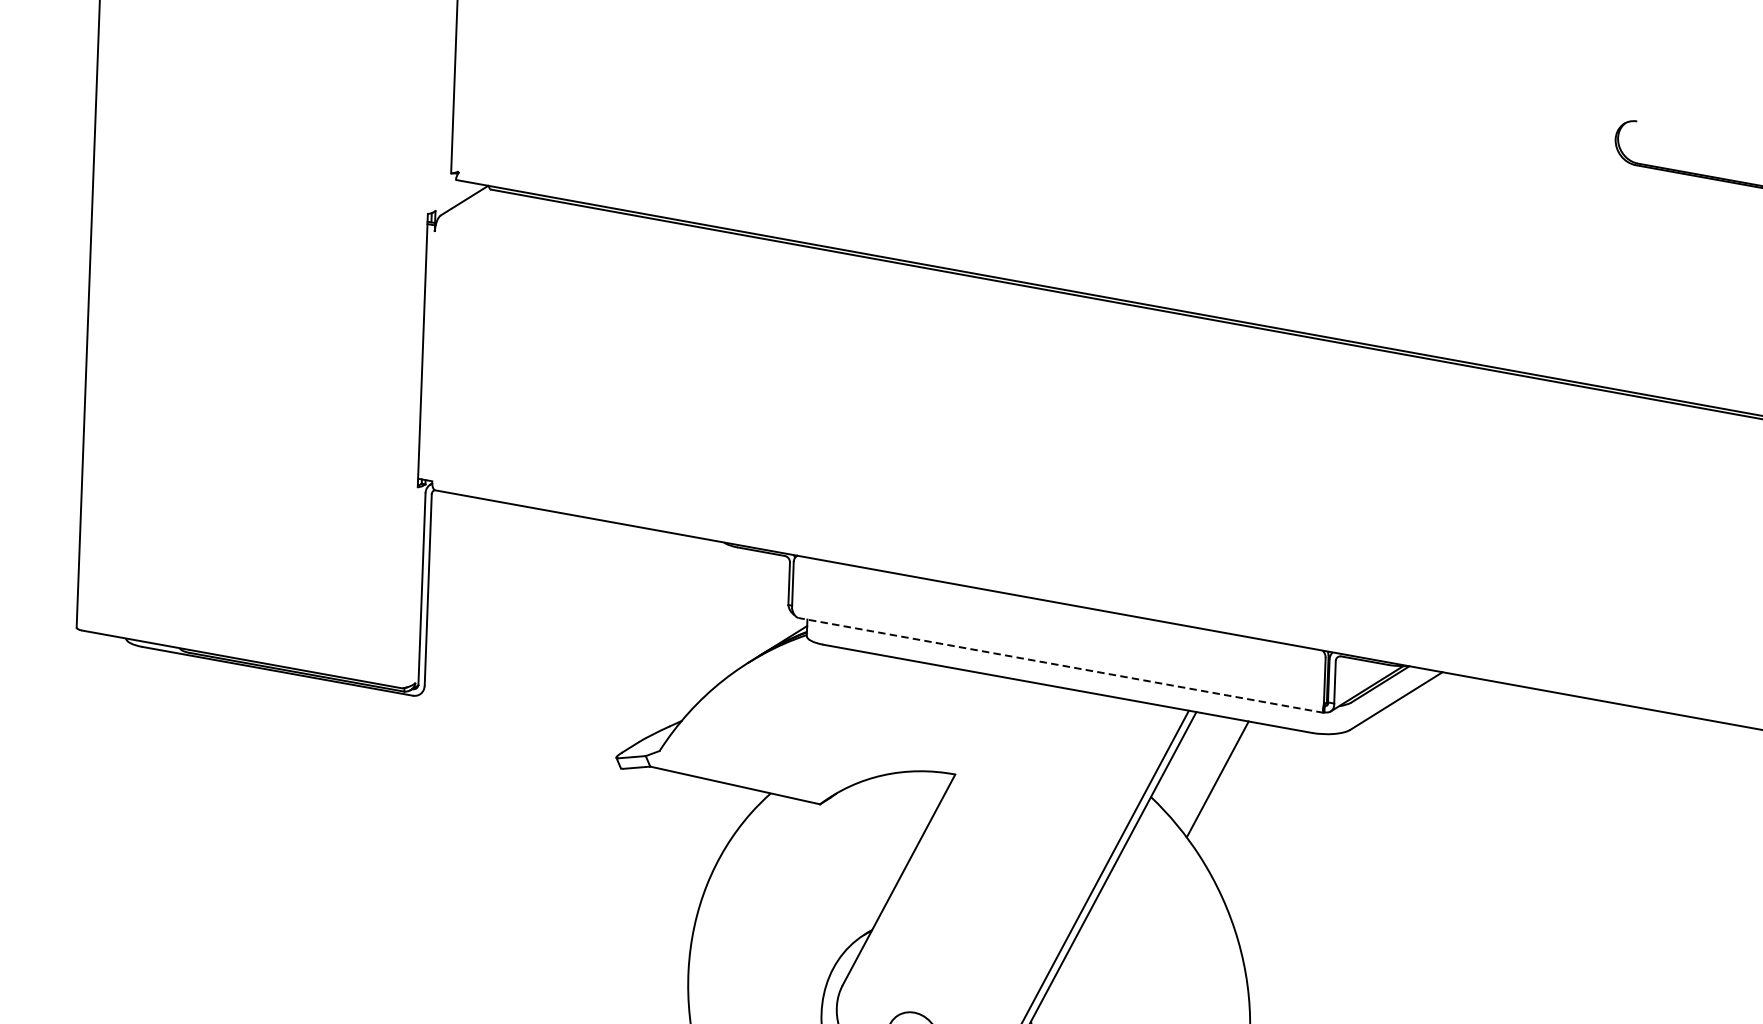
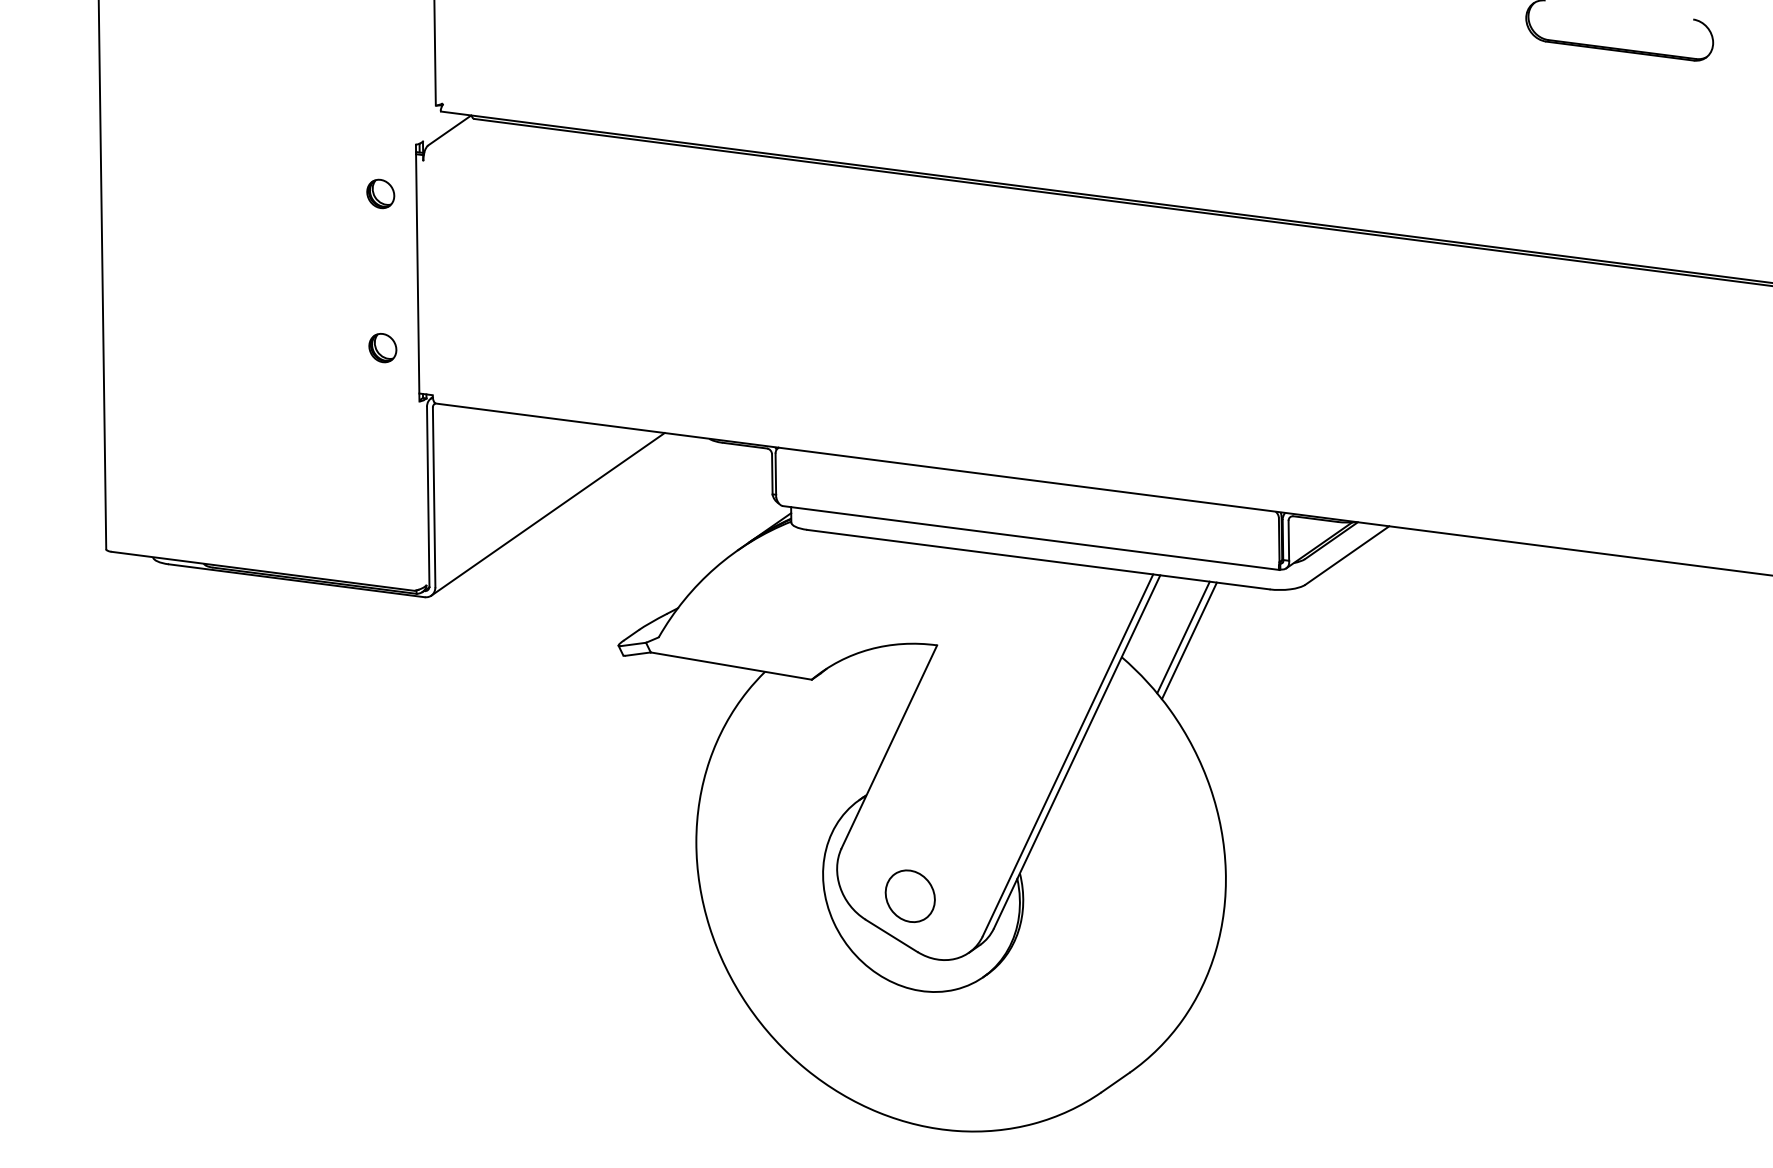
part: (387, 263) -> (380, 193), added
part: (381, 428) -> (382, 348), added
line: (547, 614) -> (547, 514), added
line: (1060, 664) -> (1030, 537), dashed -> solid
line: (1222, 782) -> (1188, 640), added

